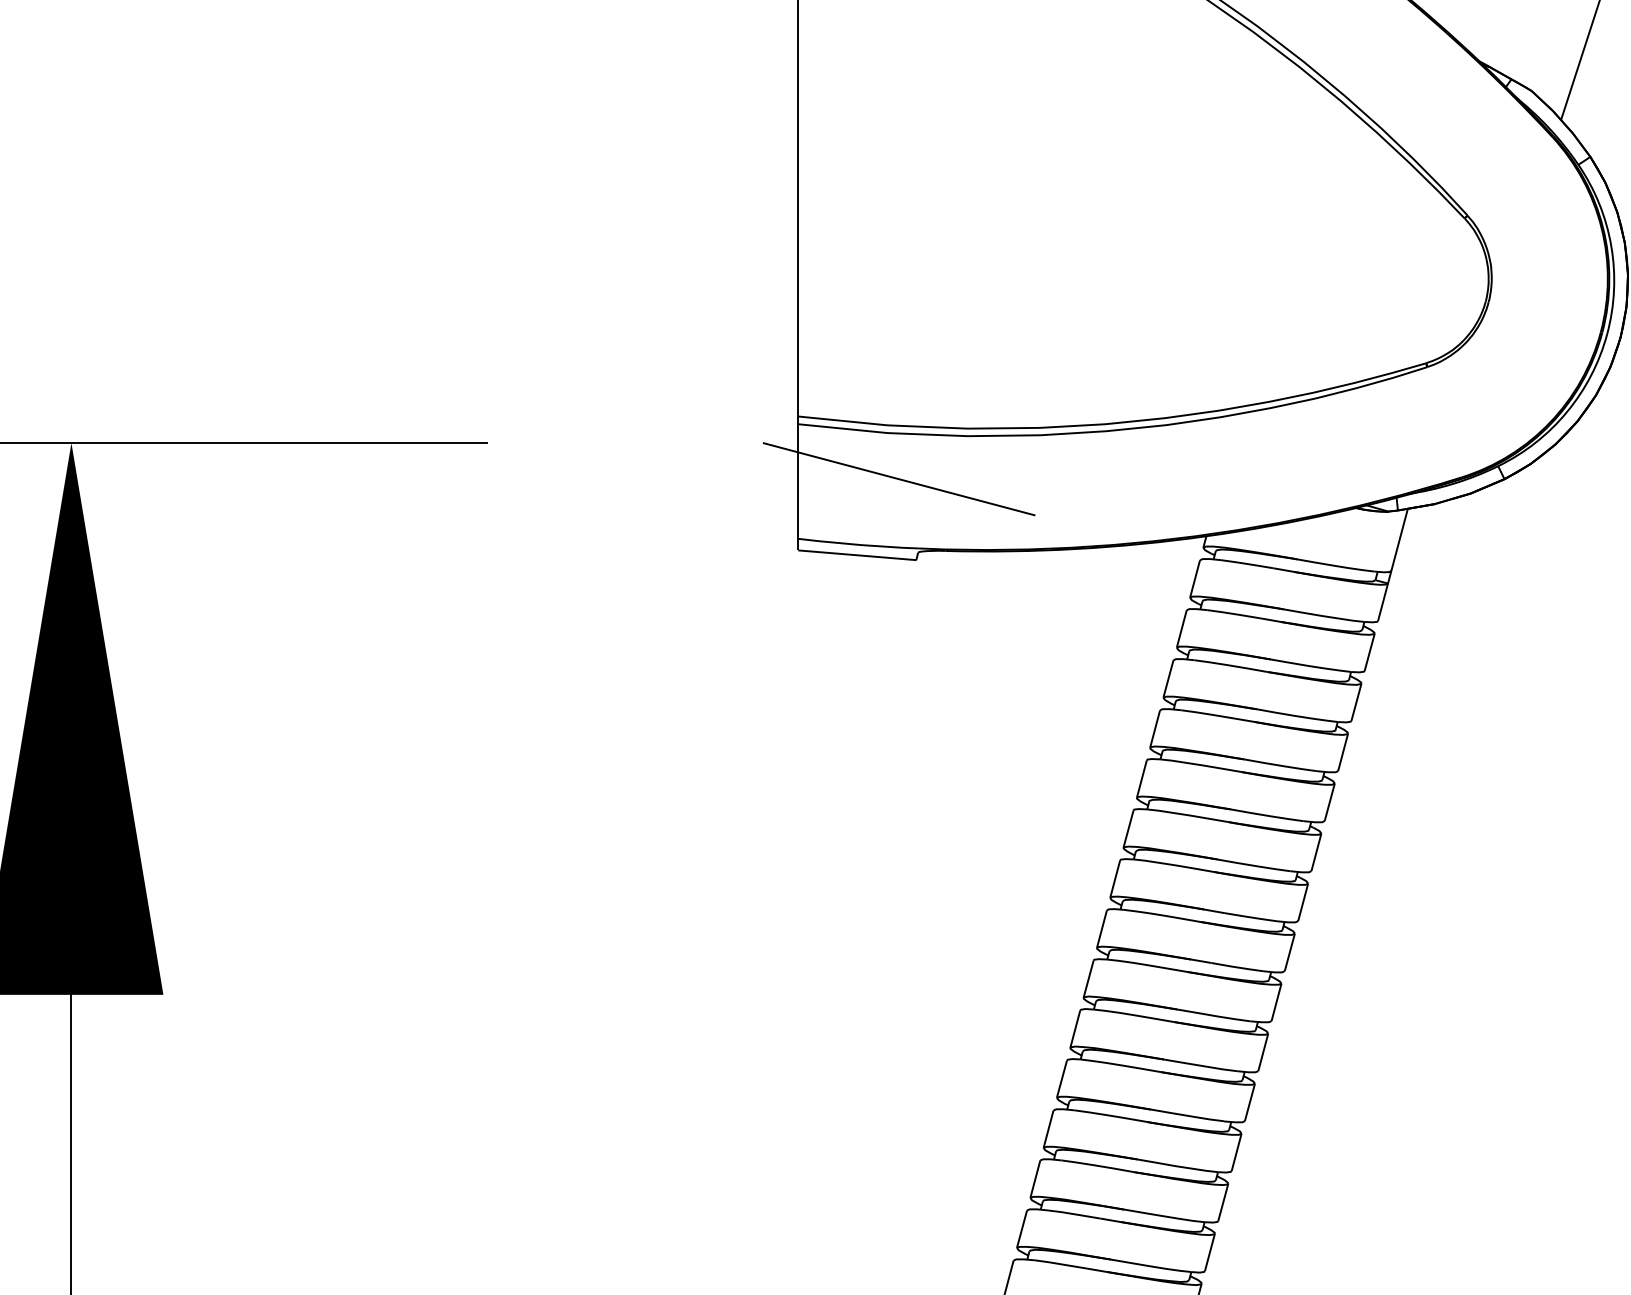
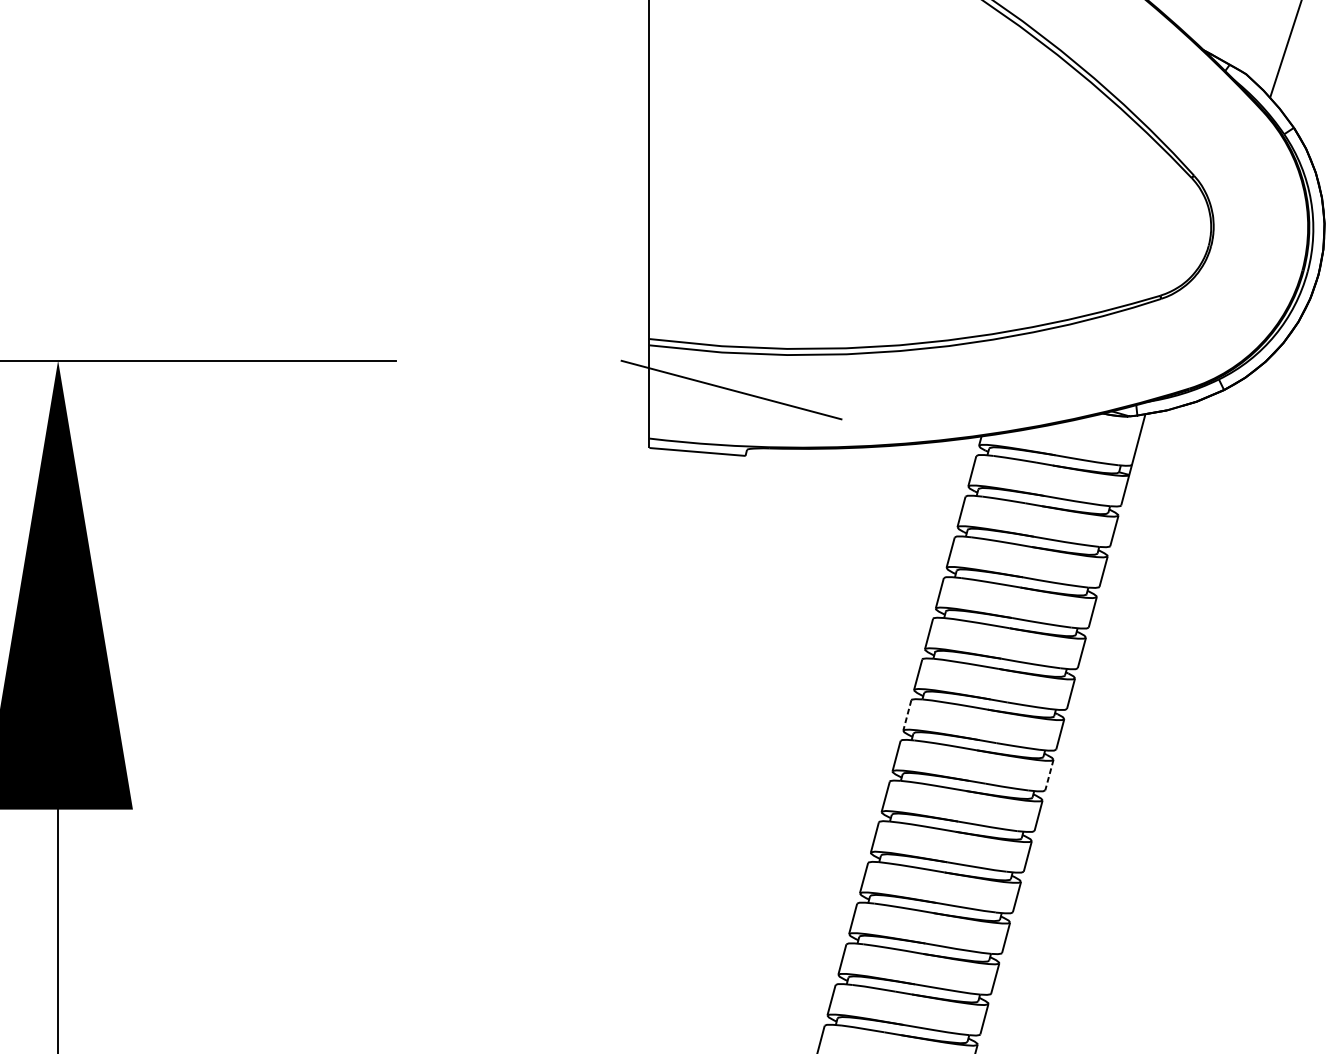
line: (1115, 879) -> (907, 715), solid -> dashed
line: (1289, 952) -> (1049, 775), solid -> dashed

